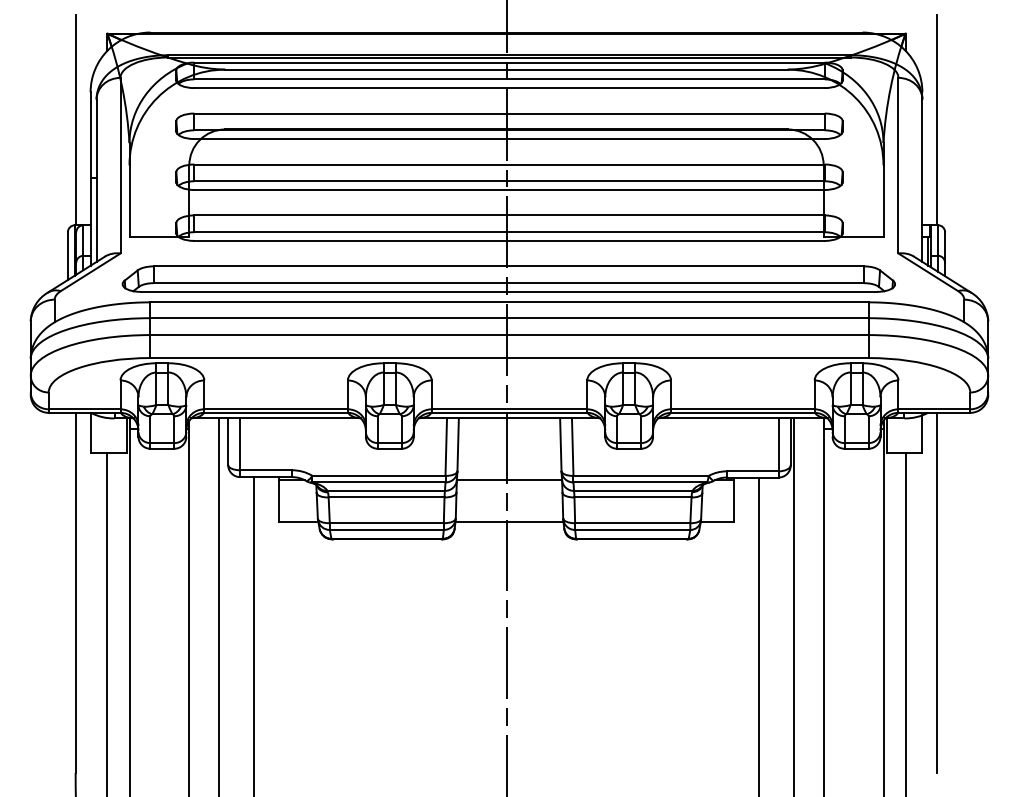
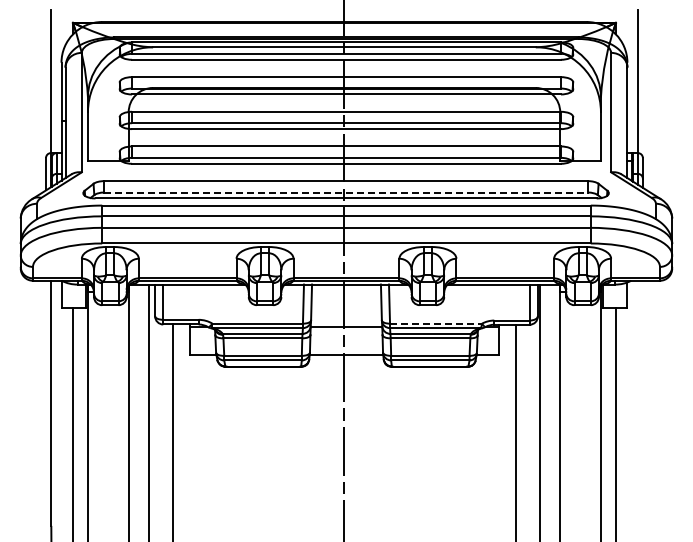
line: (509, 283) -> (346, 192), solid -> dashed
line: (641, 475) -> (436, 323), solid -> dashed
line: (937, 591) -> (637, 402), removed

